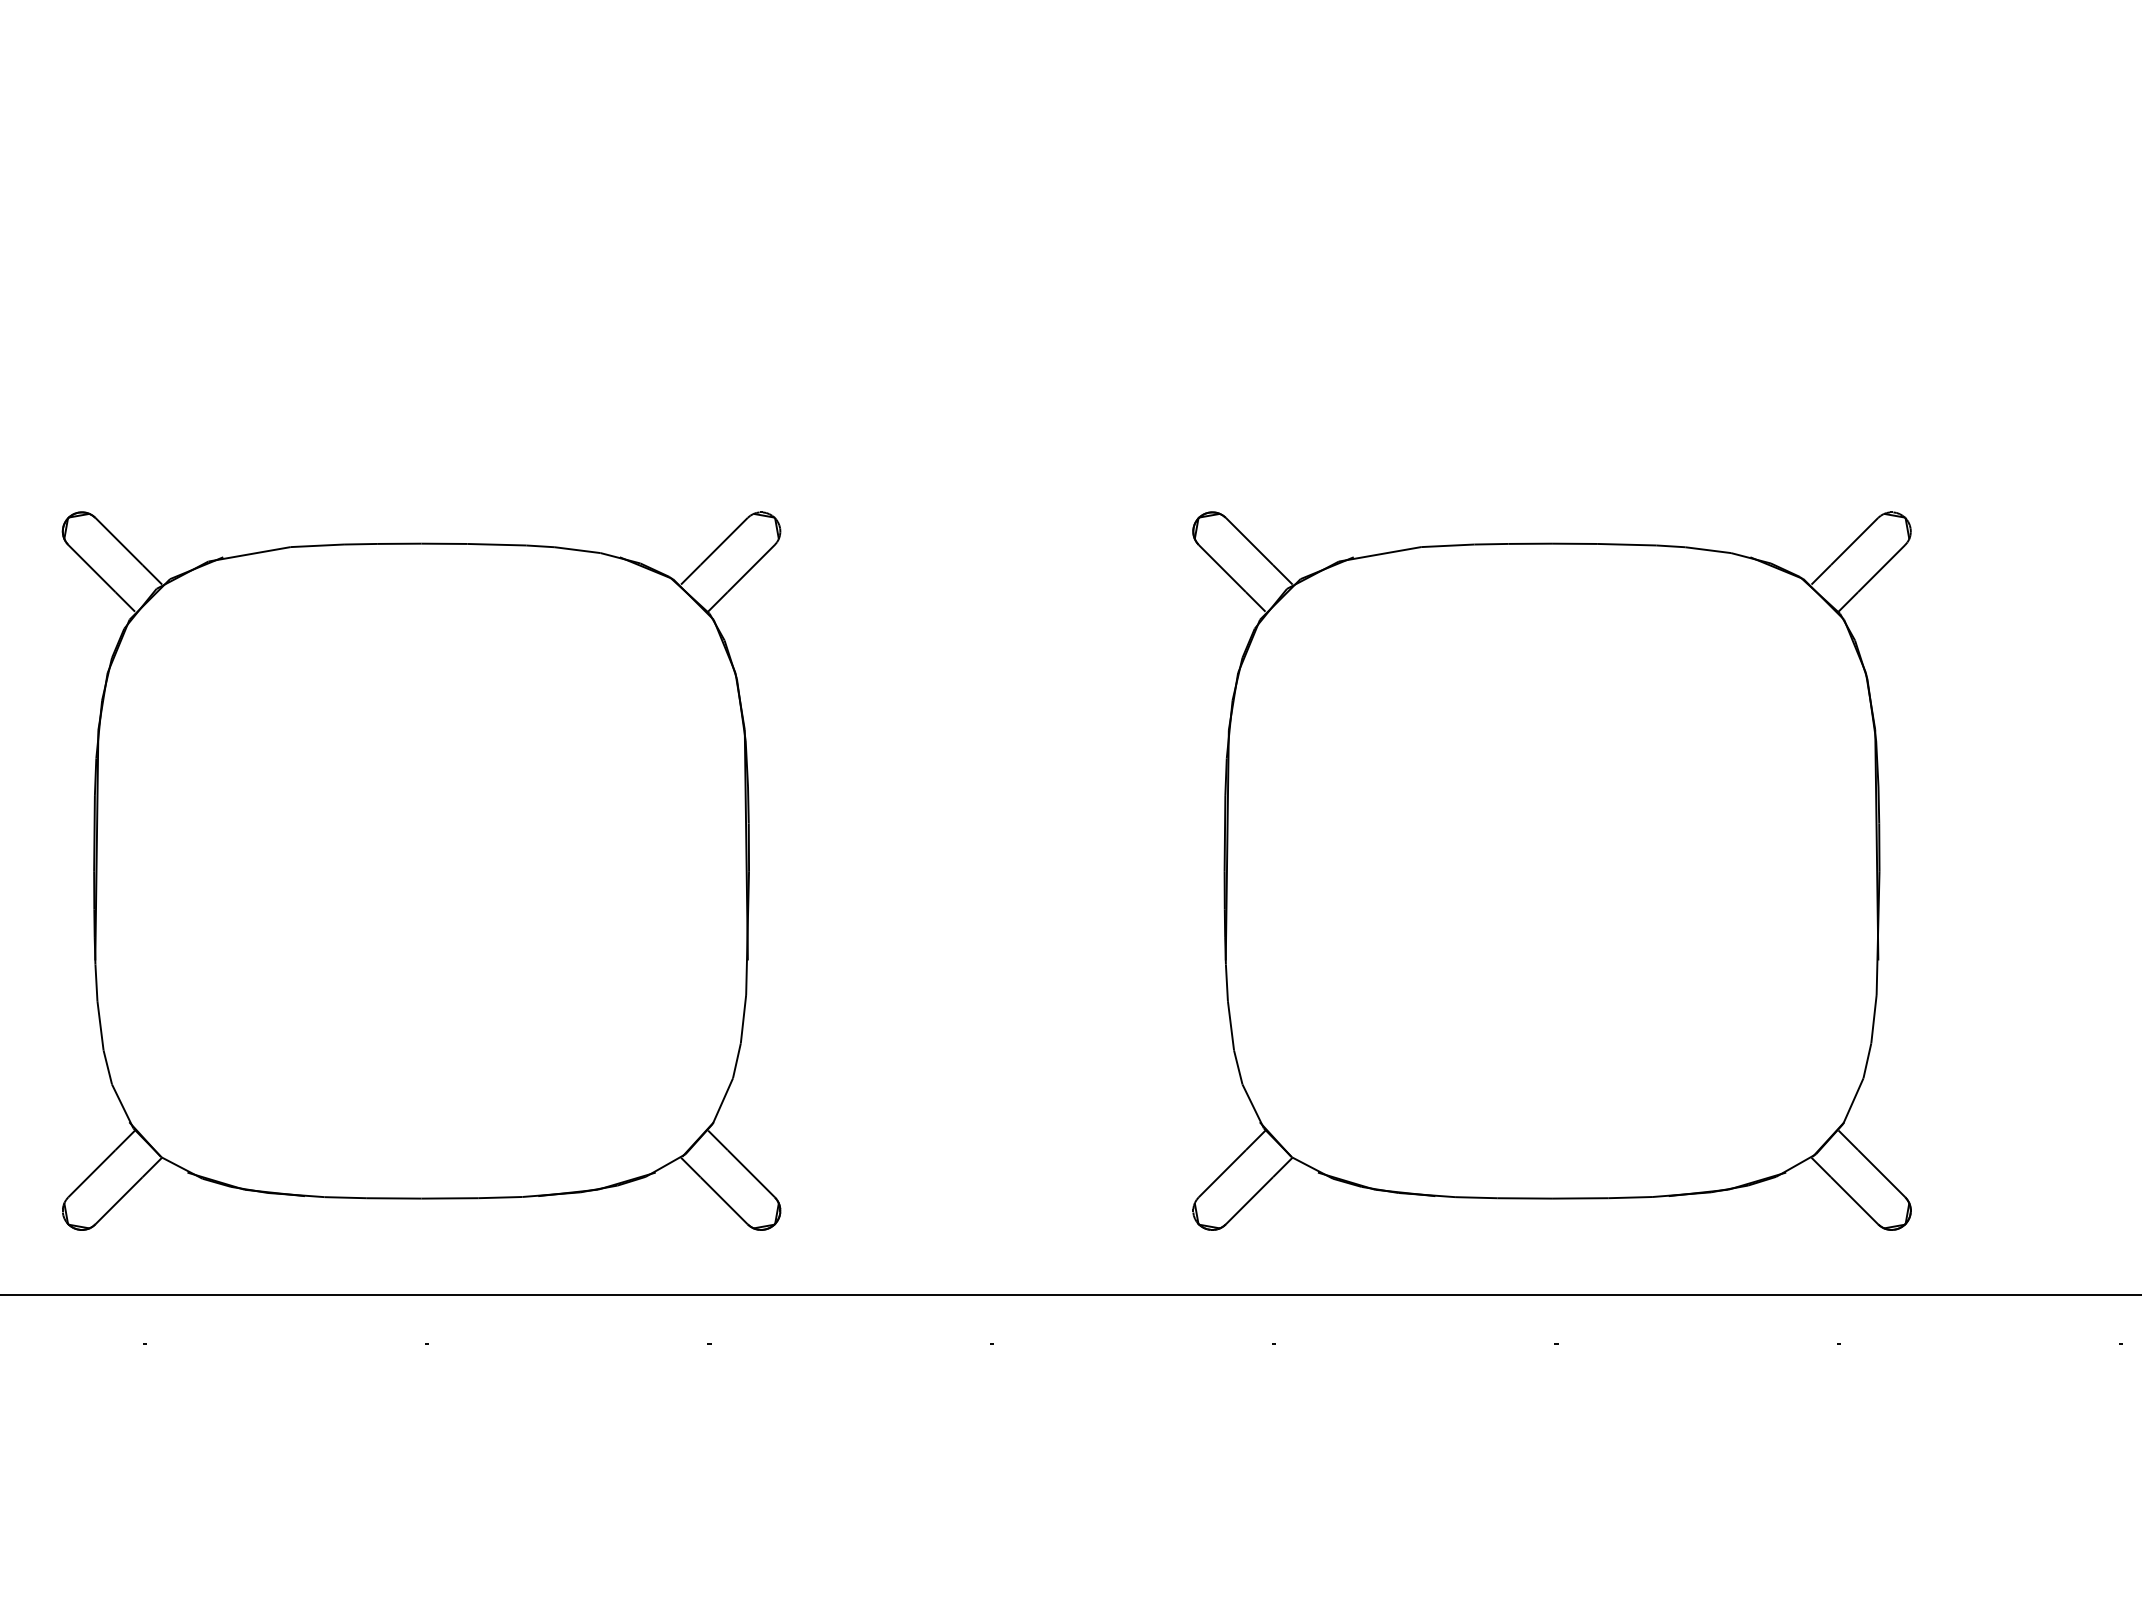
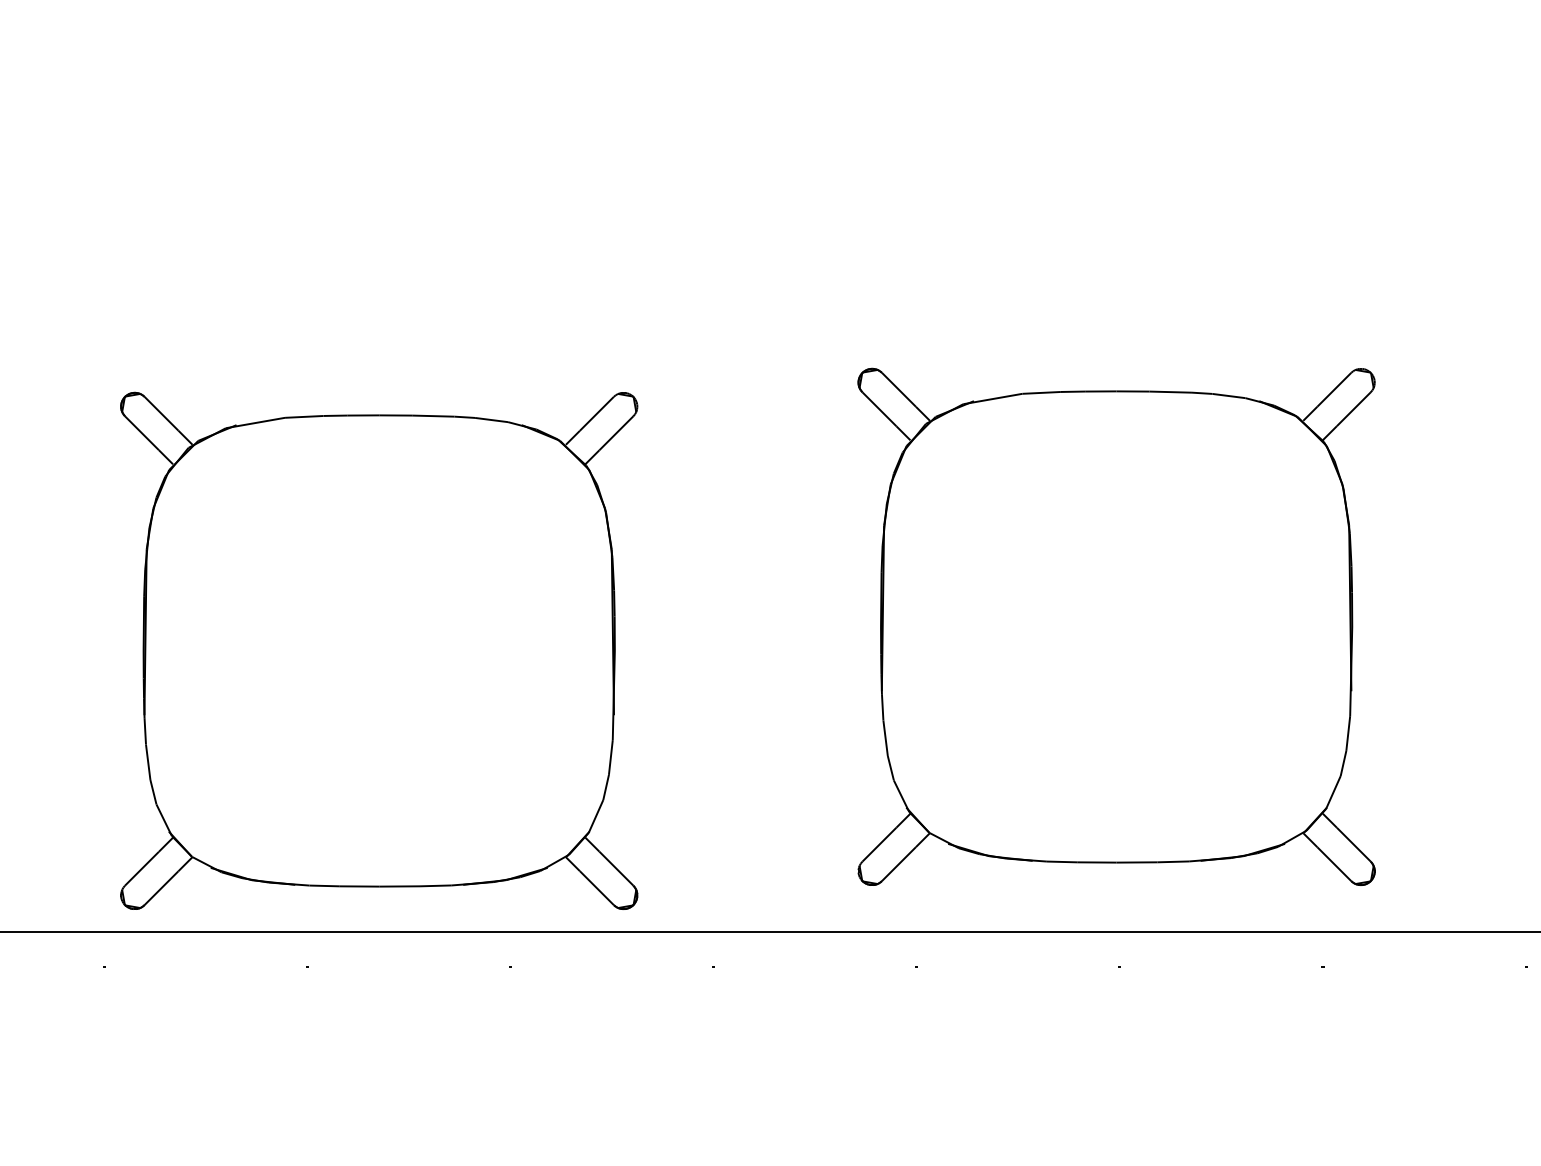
part: (421, 870) -> (379, 650), moved

